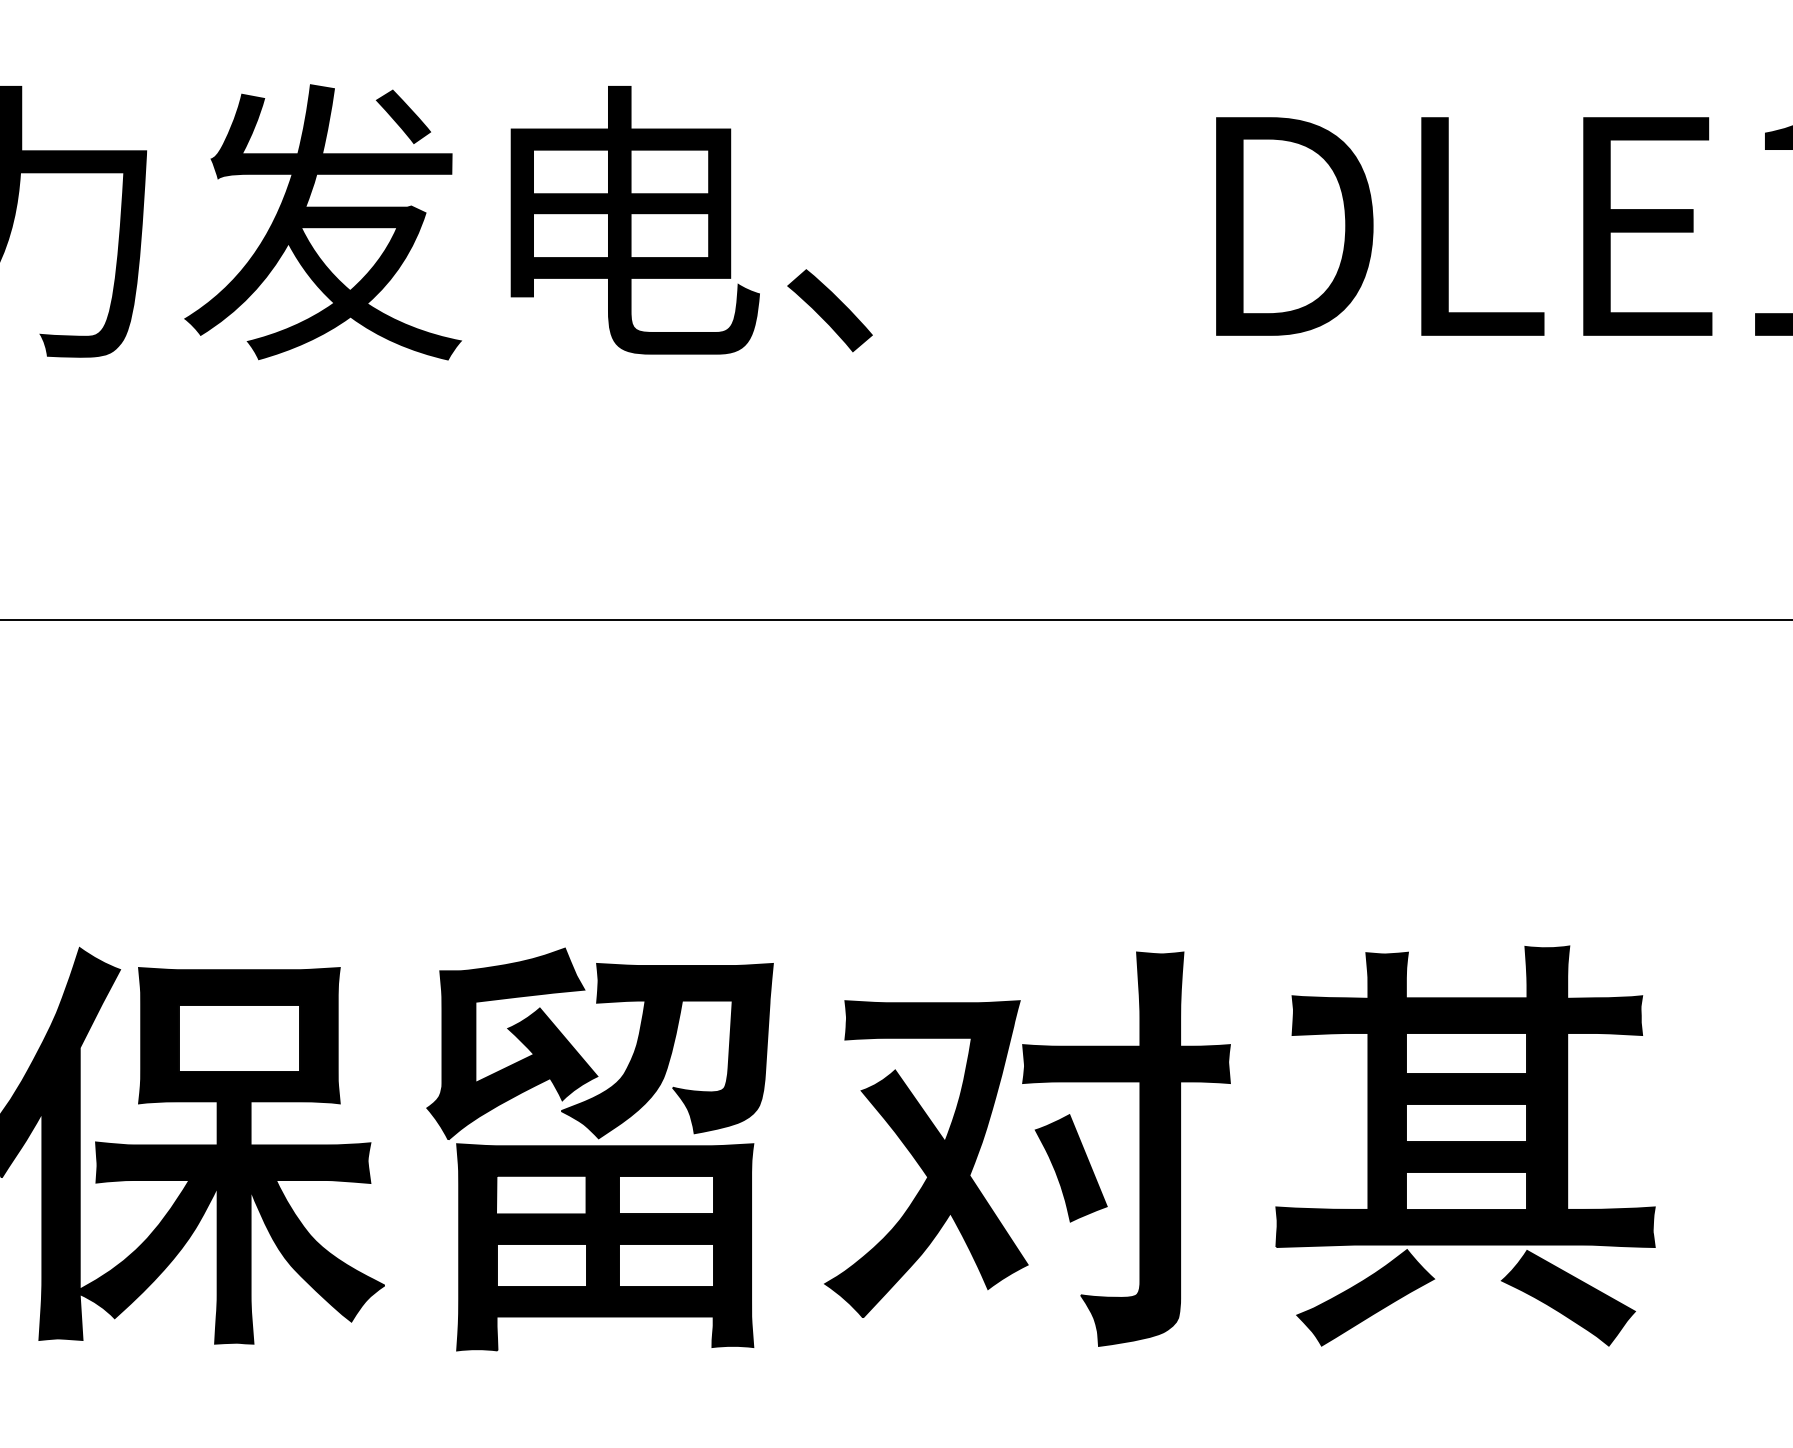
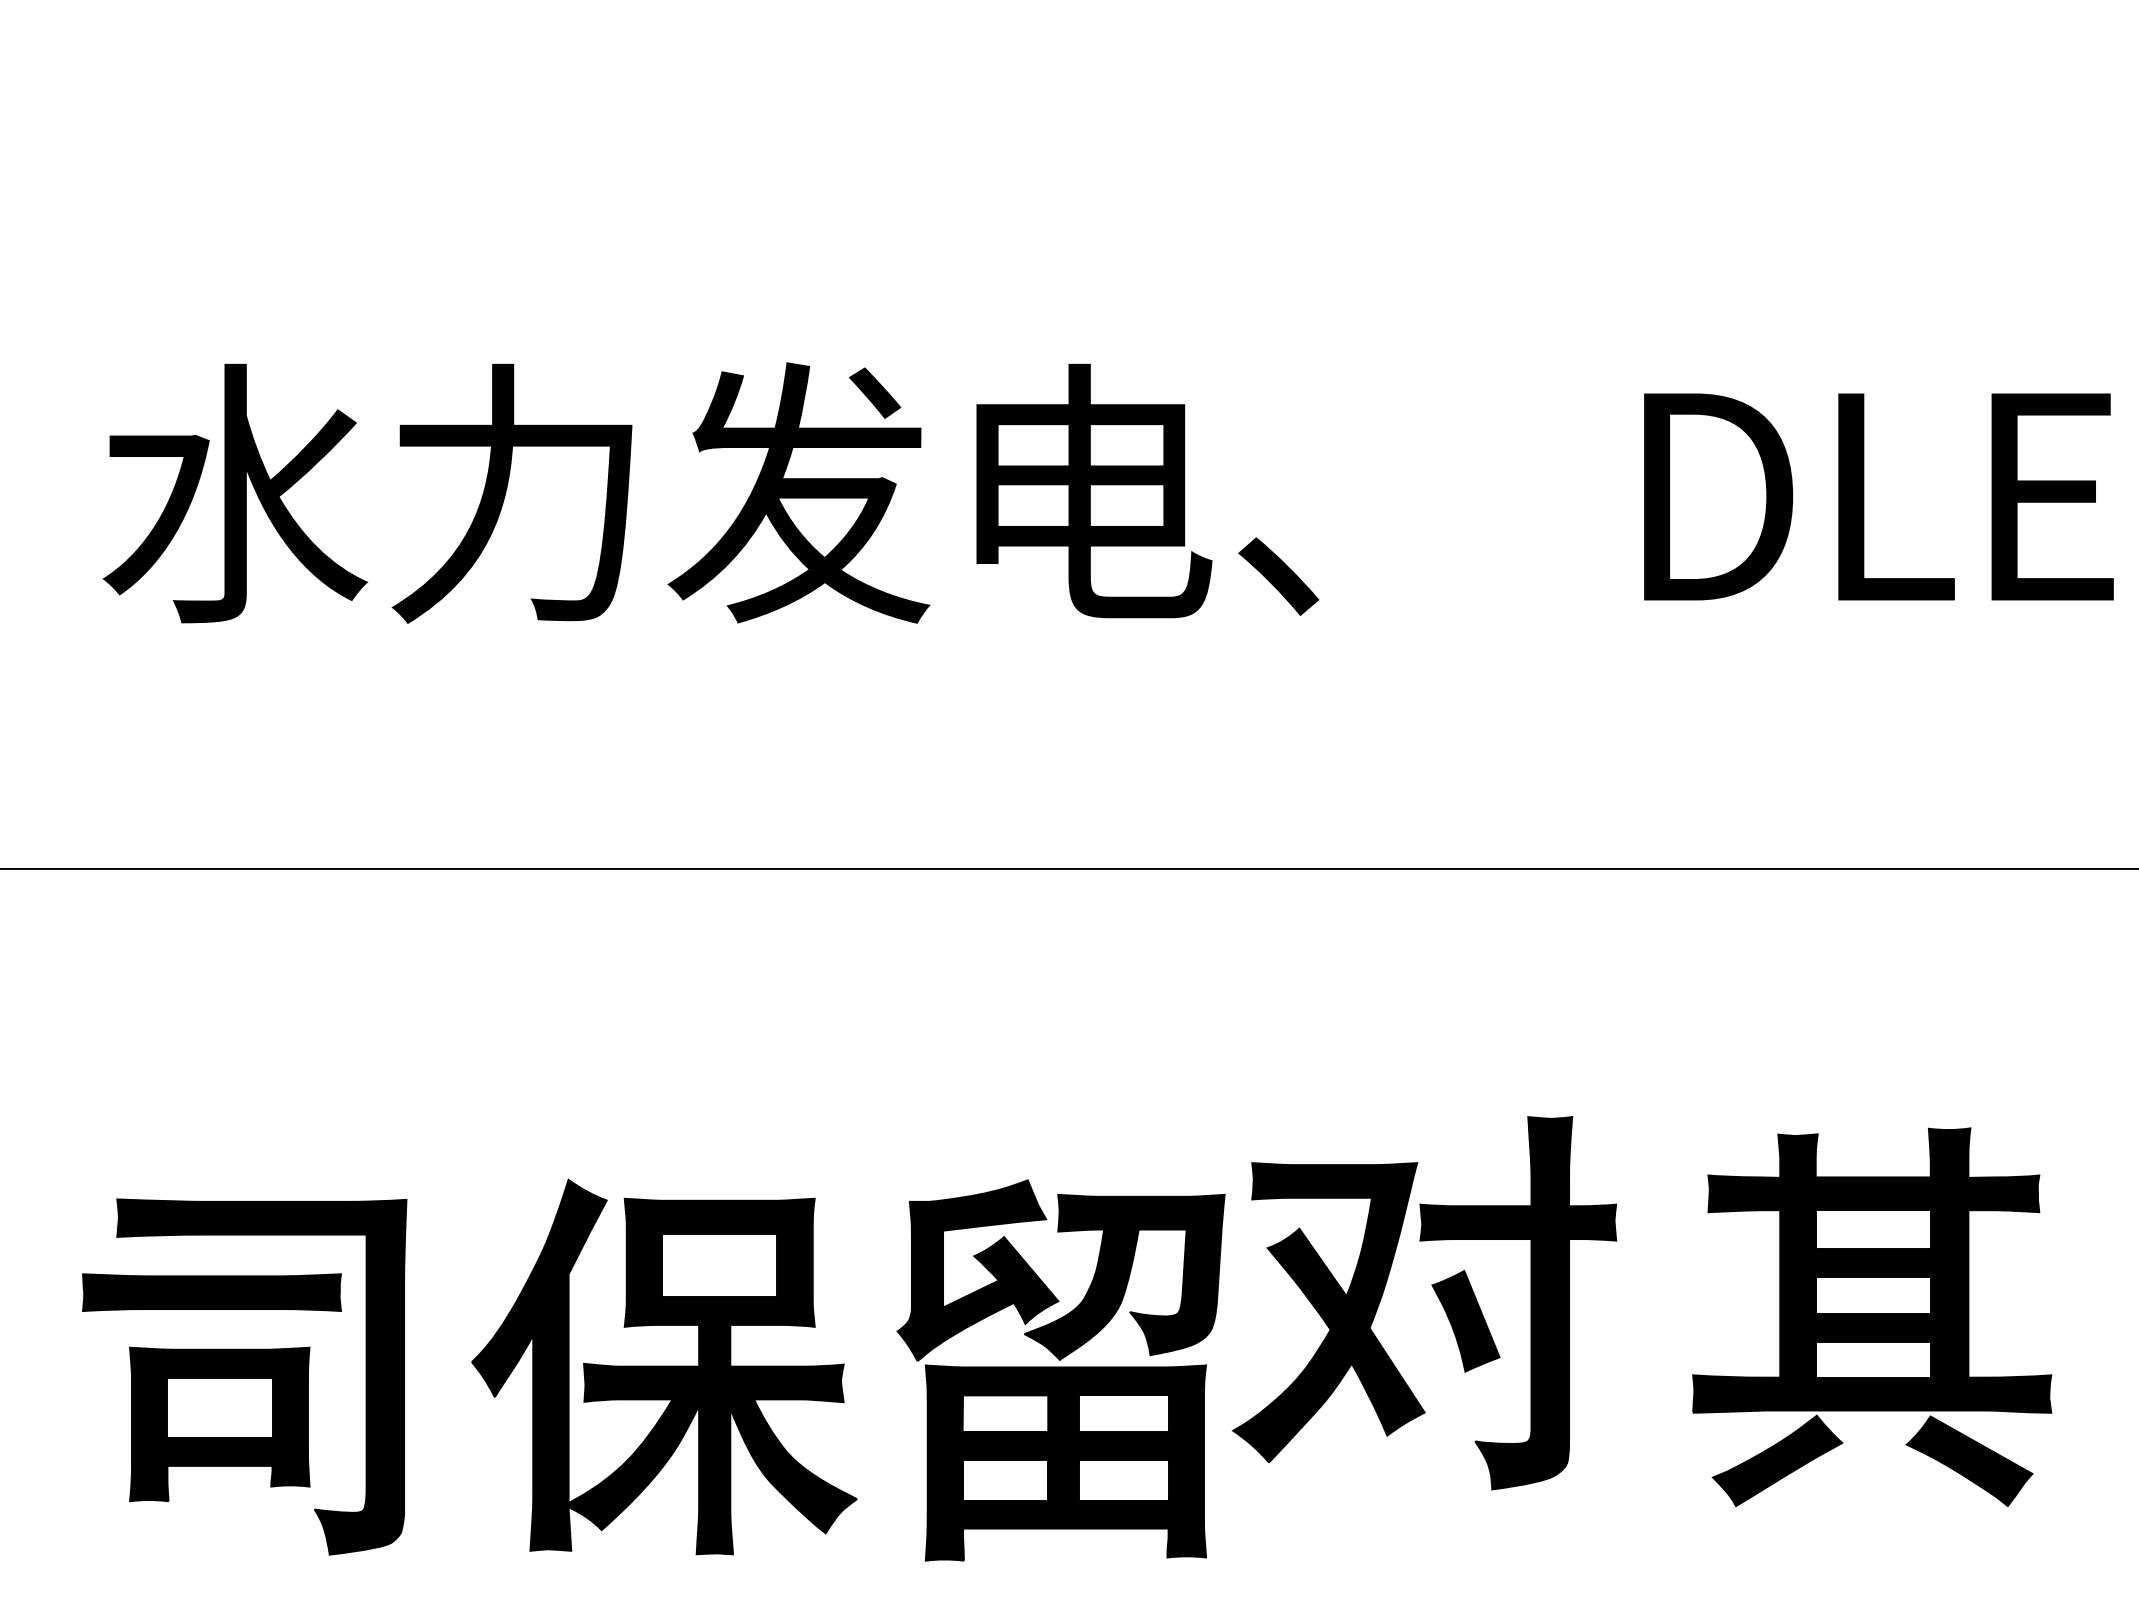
part: (1041, 1143) -> (1437, 1297), moved
part: (1465, 1145) -> (1872, 1316), moved

